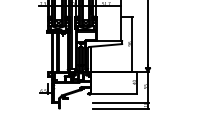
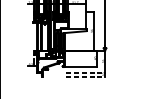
line: (120, 102) -> (85, 72), solid -> dashed
line: (120, 108) -> (85, 76), solid -> dashed

